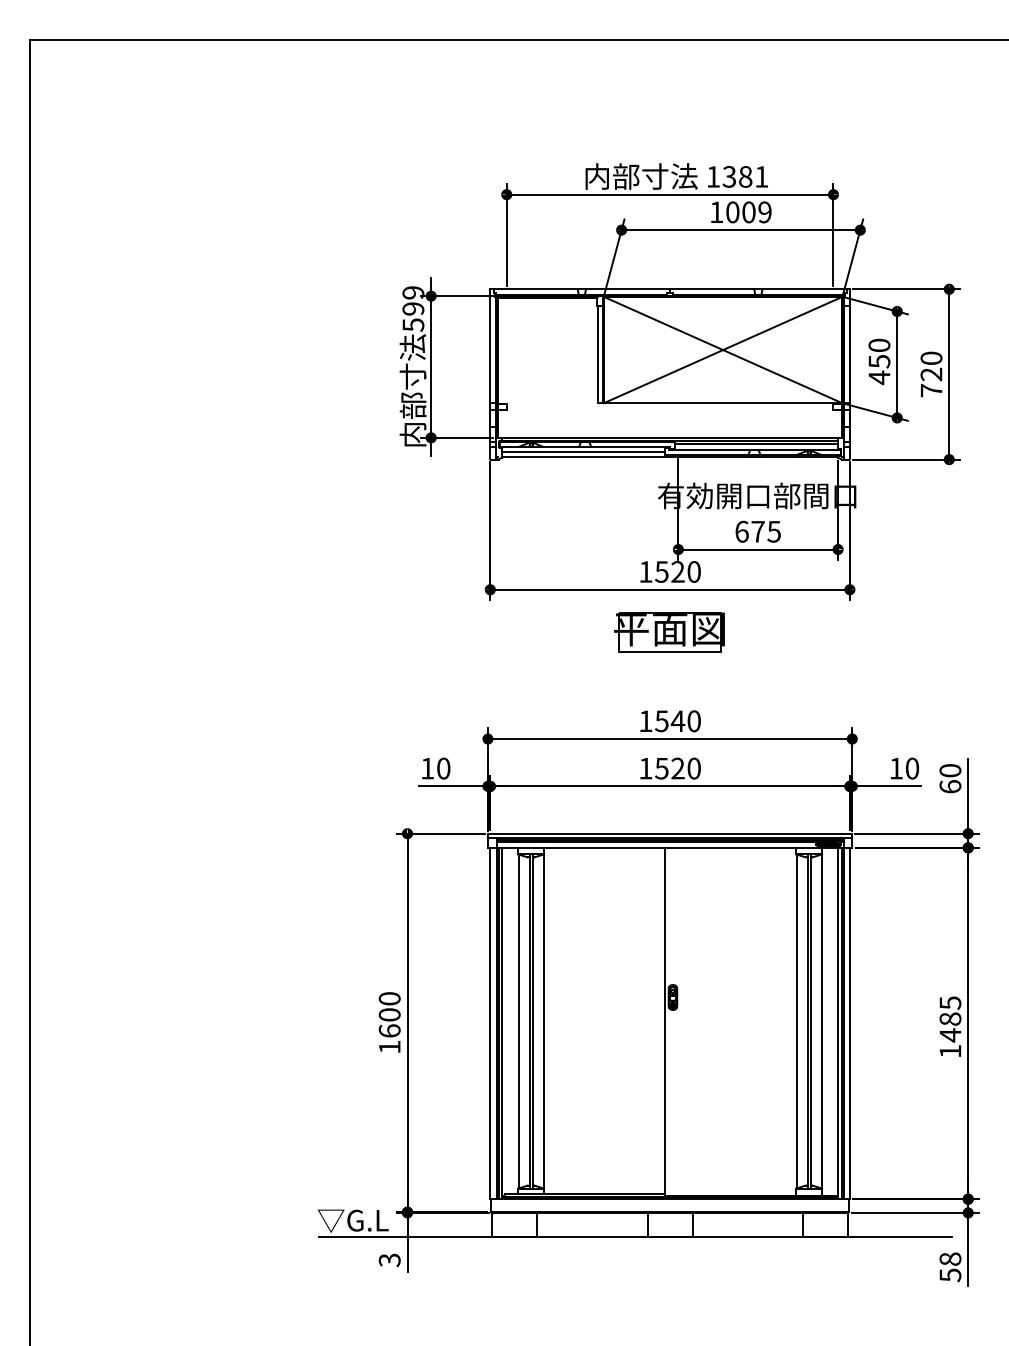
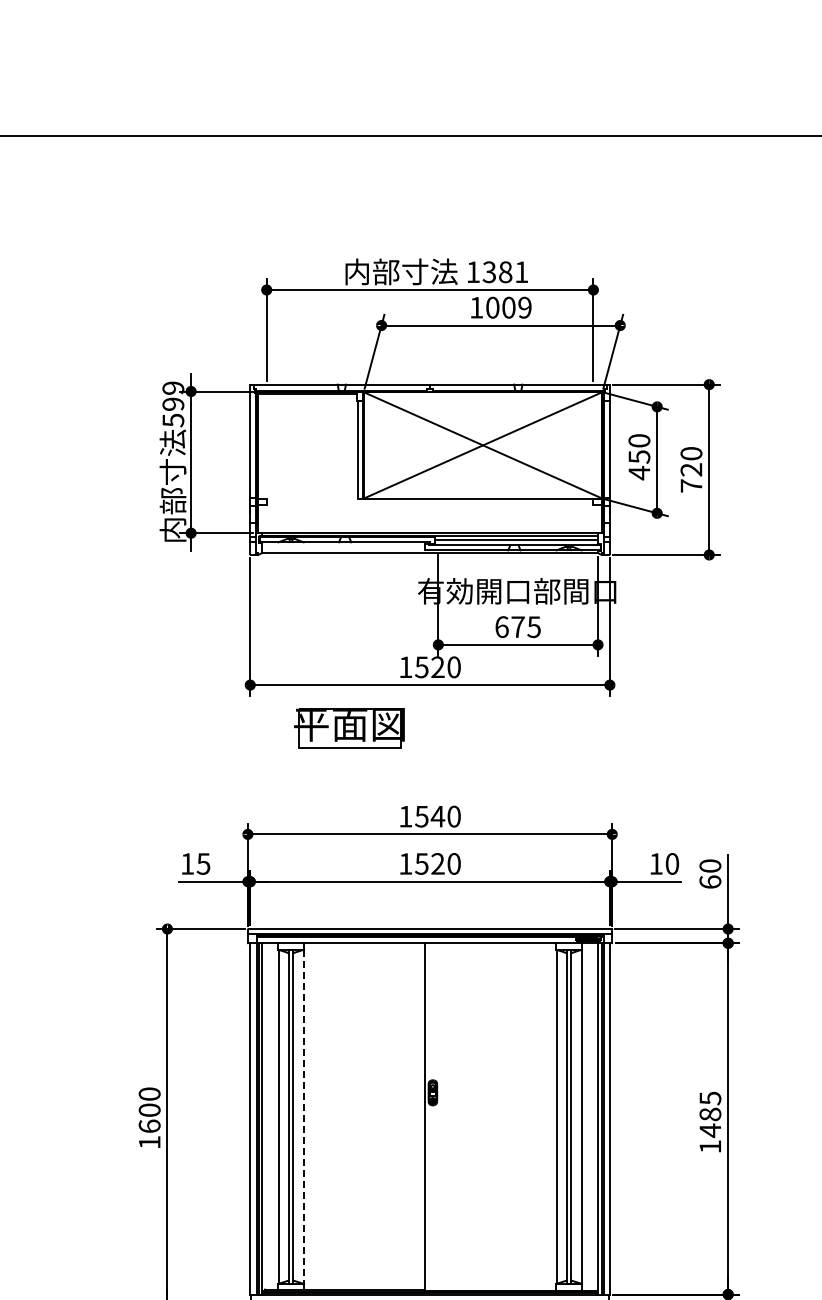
line: (583, 452) -> (343, 547), removed
part: (669, 632) -> (349, 727), moved
text: (443, 768) -> (203, 863), 10 -> 15
line: (543, 1021) -> (303, 1116), solid -> dashed

